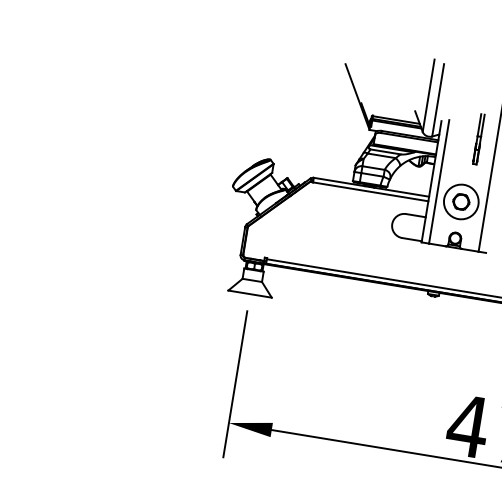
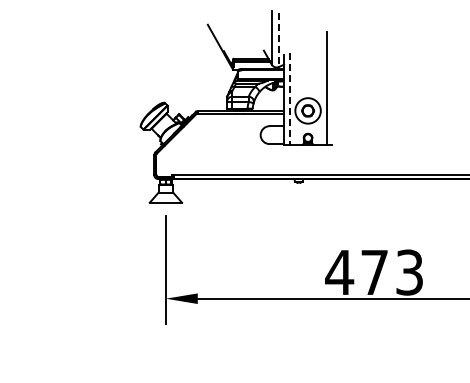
line: (438, 101) -> (279, 40), solid -> dashed
line: (477, 139) -> (312, 63), removed
line: (439, 181) -> (289, 98), solid -> dashed

